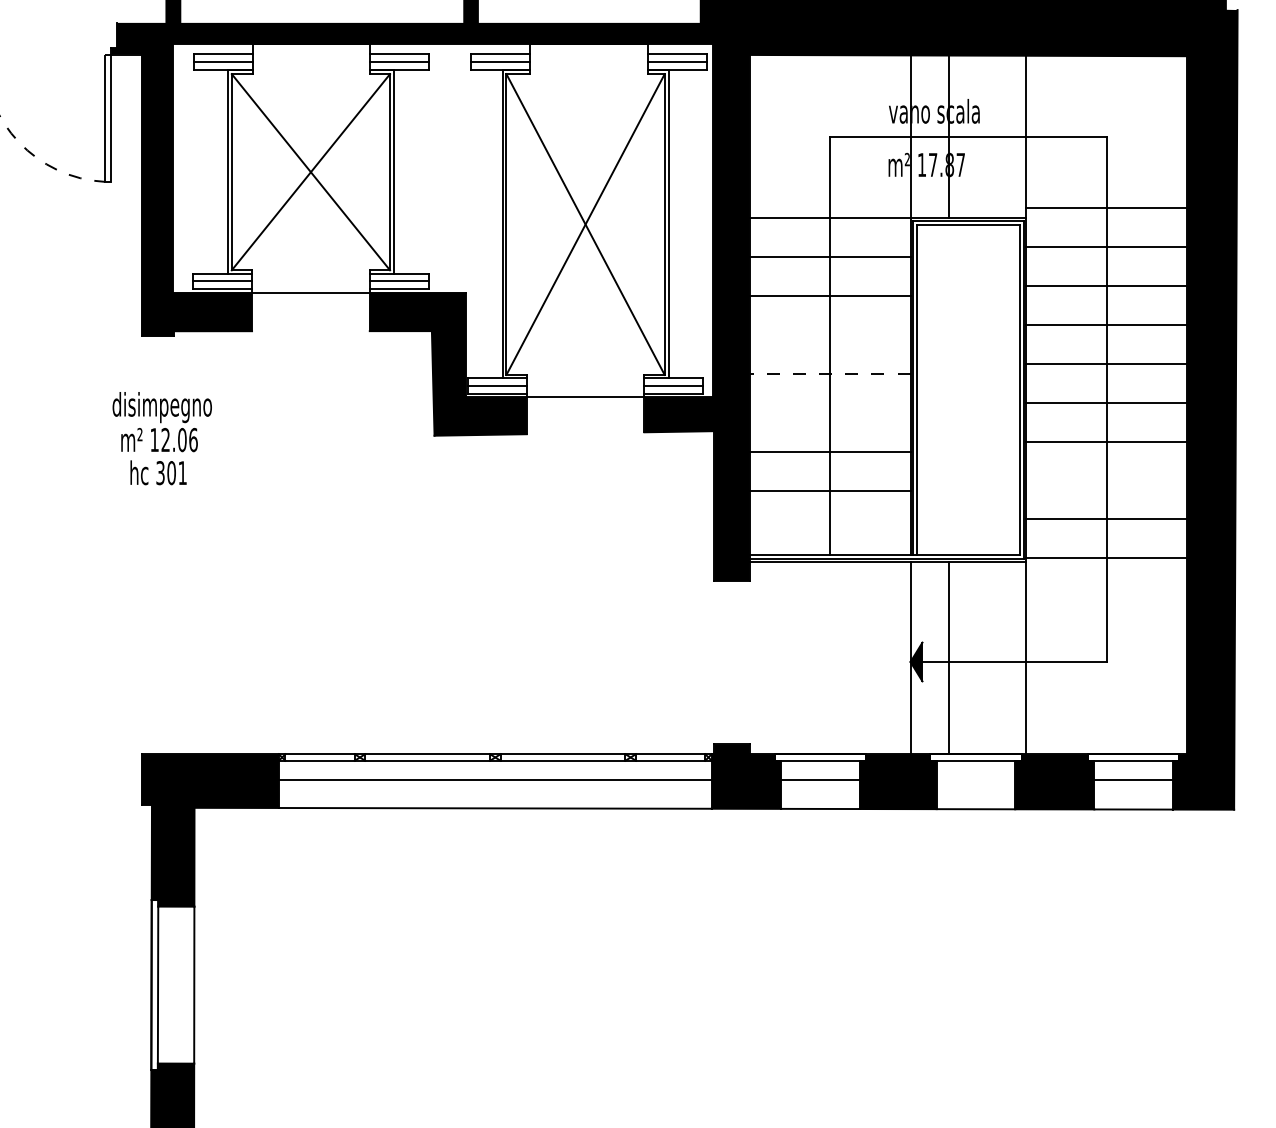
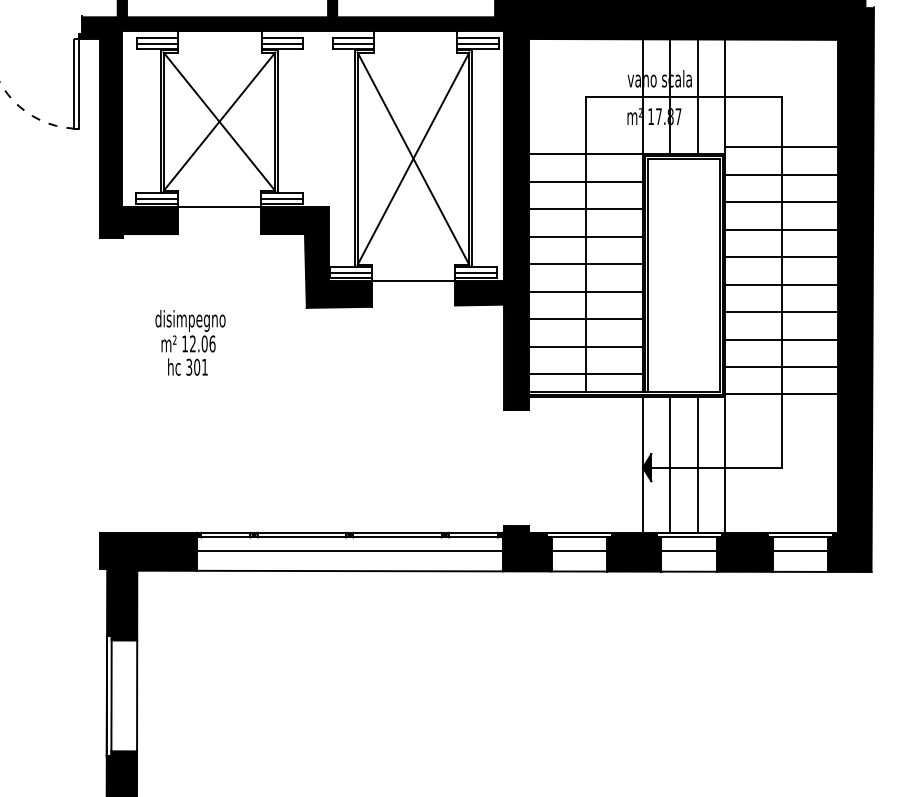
line: (987, 136) -> (697, 96), added
line: (830, 334) -> (586, 236), added
line: (830, 374) -> (586, 264), dashed -> solid
line: (830, 412) -> (586, 291), added
text: (162, 437) -> (190, 342), moved
line: (1106, 480) -> (781, 339), added
line: (830, 530) -> (586, 374), added
line: (987, 657) -> (697, 464), added
line: (974, 780) -> (688, 551), added

